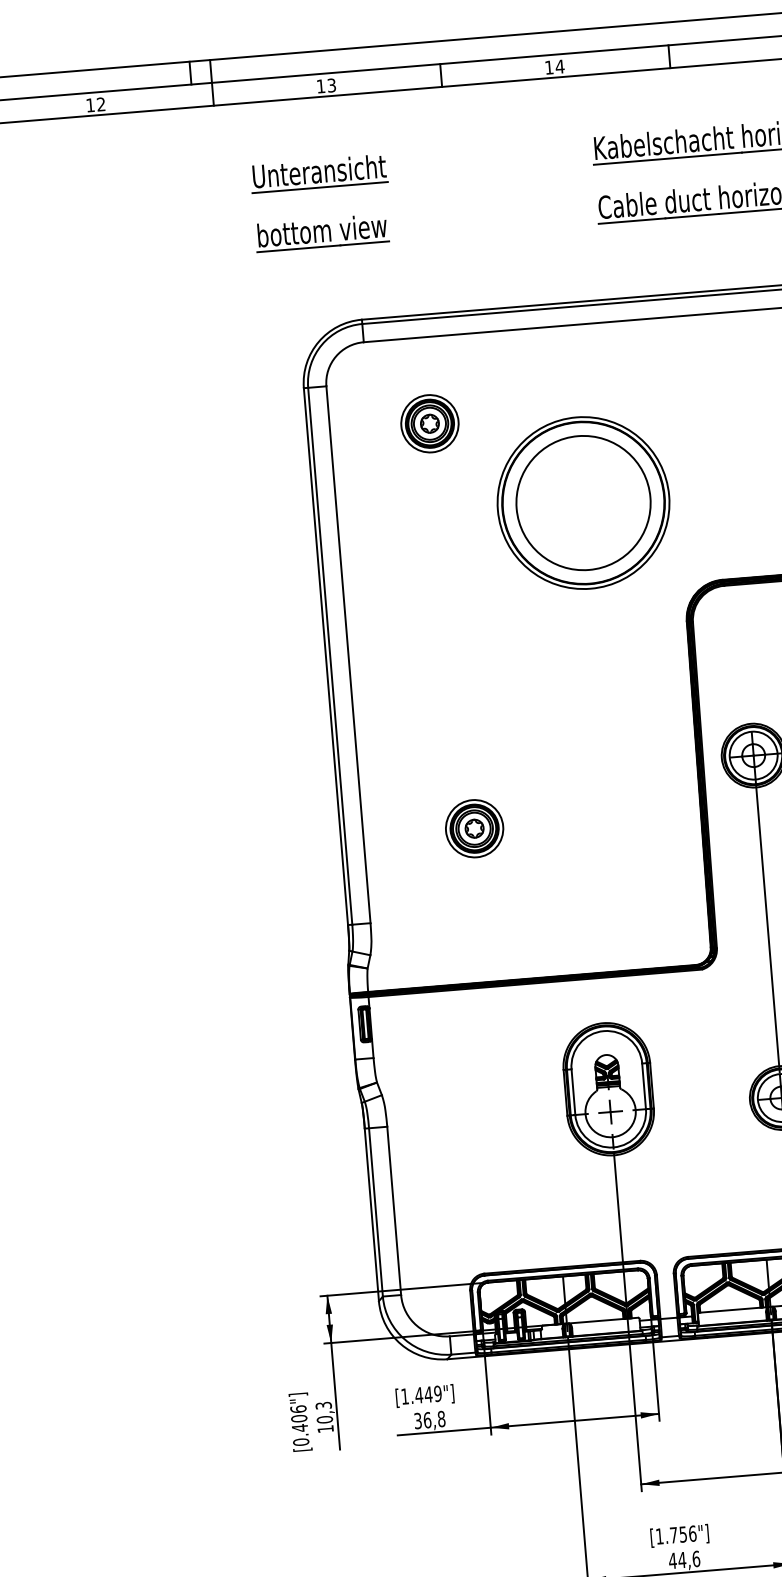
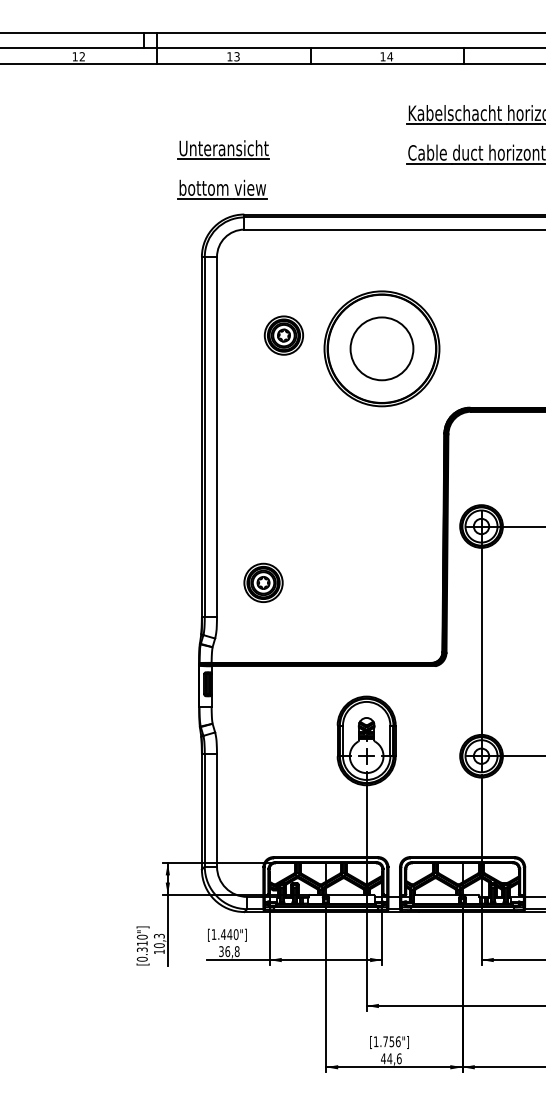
part: (319, 188) -> (223, 159), moved
part: (429, 423) -> (283, 335), moved
circle: (582, 502) -> (381, 348), size x0.7
part: (474, 828) -> (263, 582), moved
text: (436, 1393) -> (235, 934), [1.449"] -> [1.440"]
text: (297, 1418) -> (141, 943), [0.406"] -> [0.310"]

